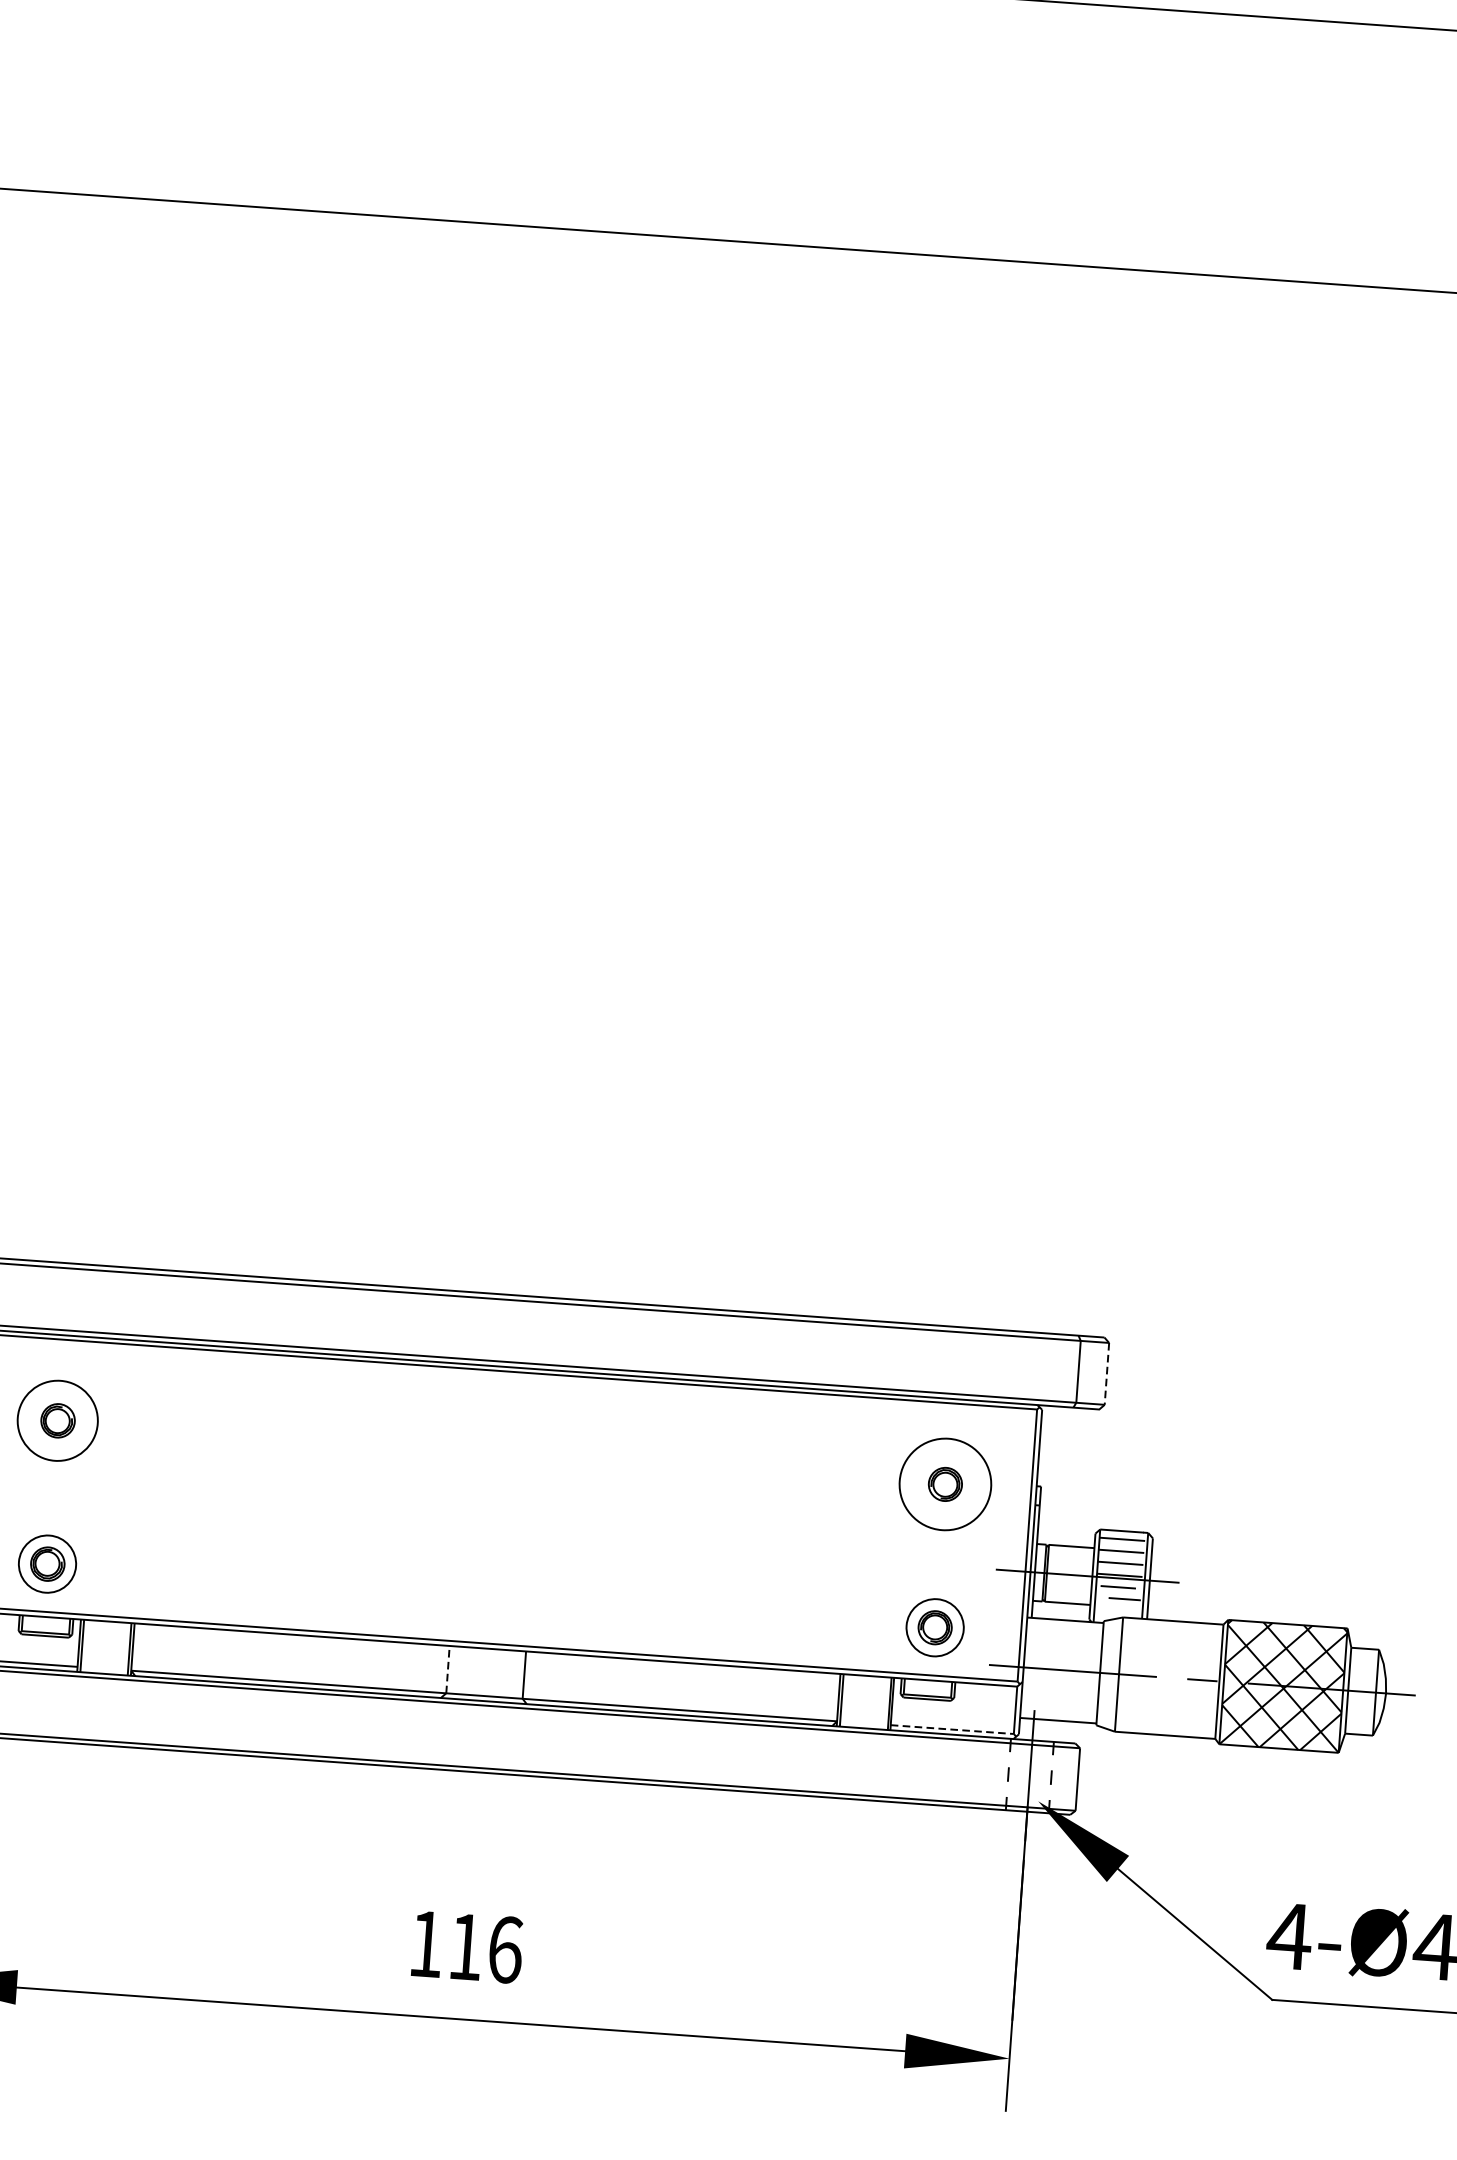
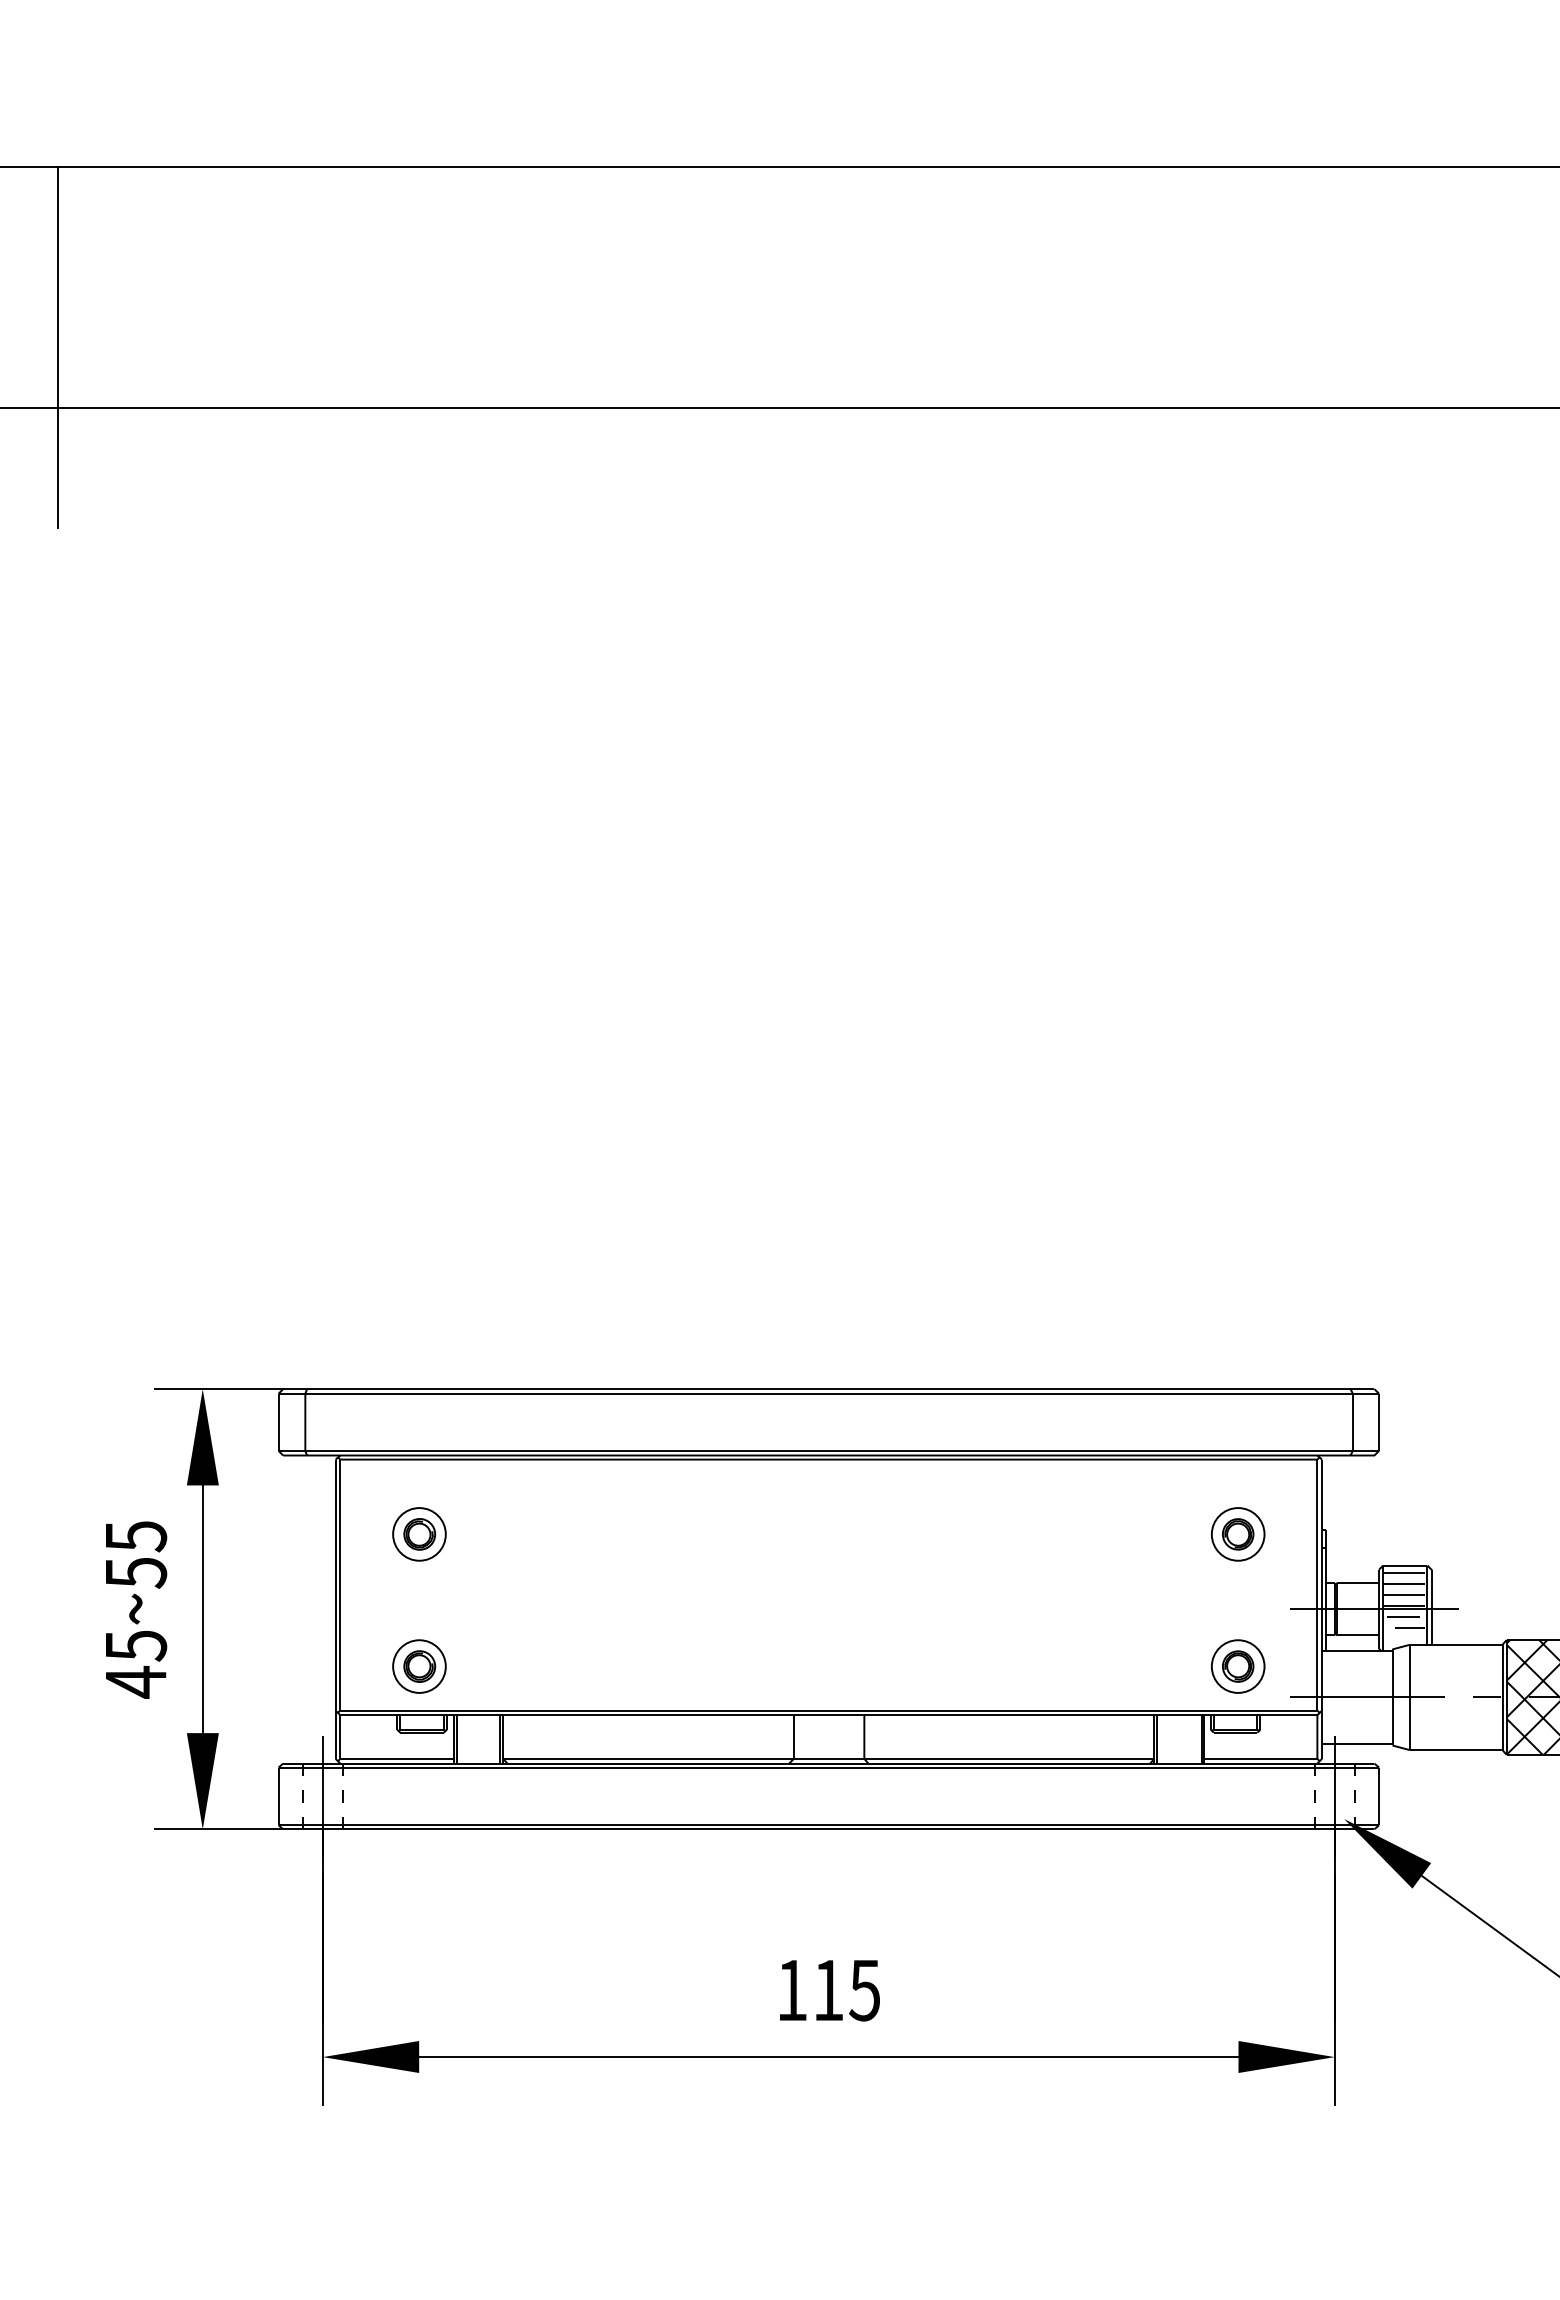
line: (1107, 1374) -> (1379, 1422), dashed -> solid
circle: (57, 1420) -> (419, 1534), size x0.71
circle: (944, 1484) -> (1237, 1534), size x0.62
line: (447, 1670) -> (793, 1737), dashed -> solid
line: (952, 1729) -> (1260, 1758), dashed -> solid
text: (504, 1949) -> (864, 1990), 116 -> 115

